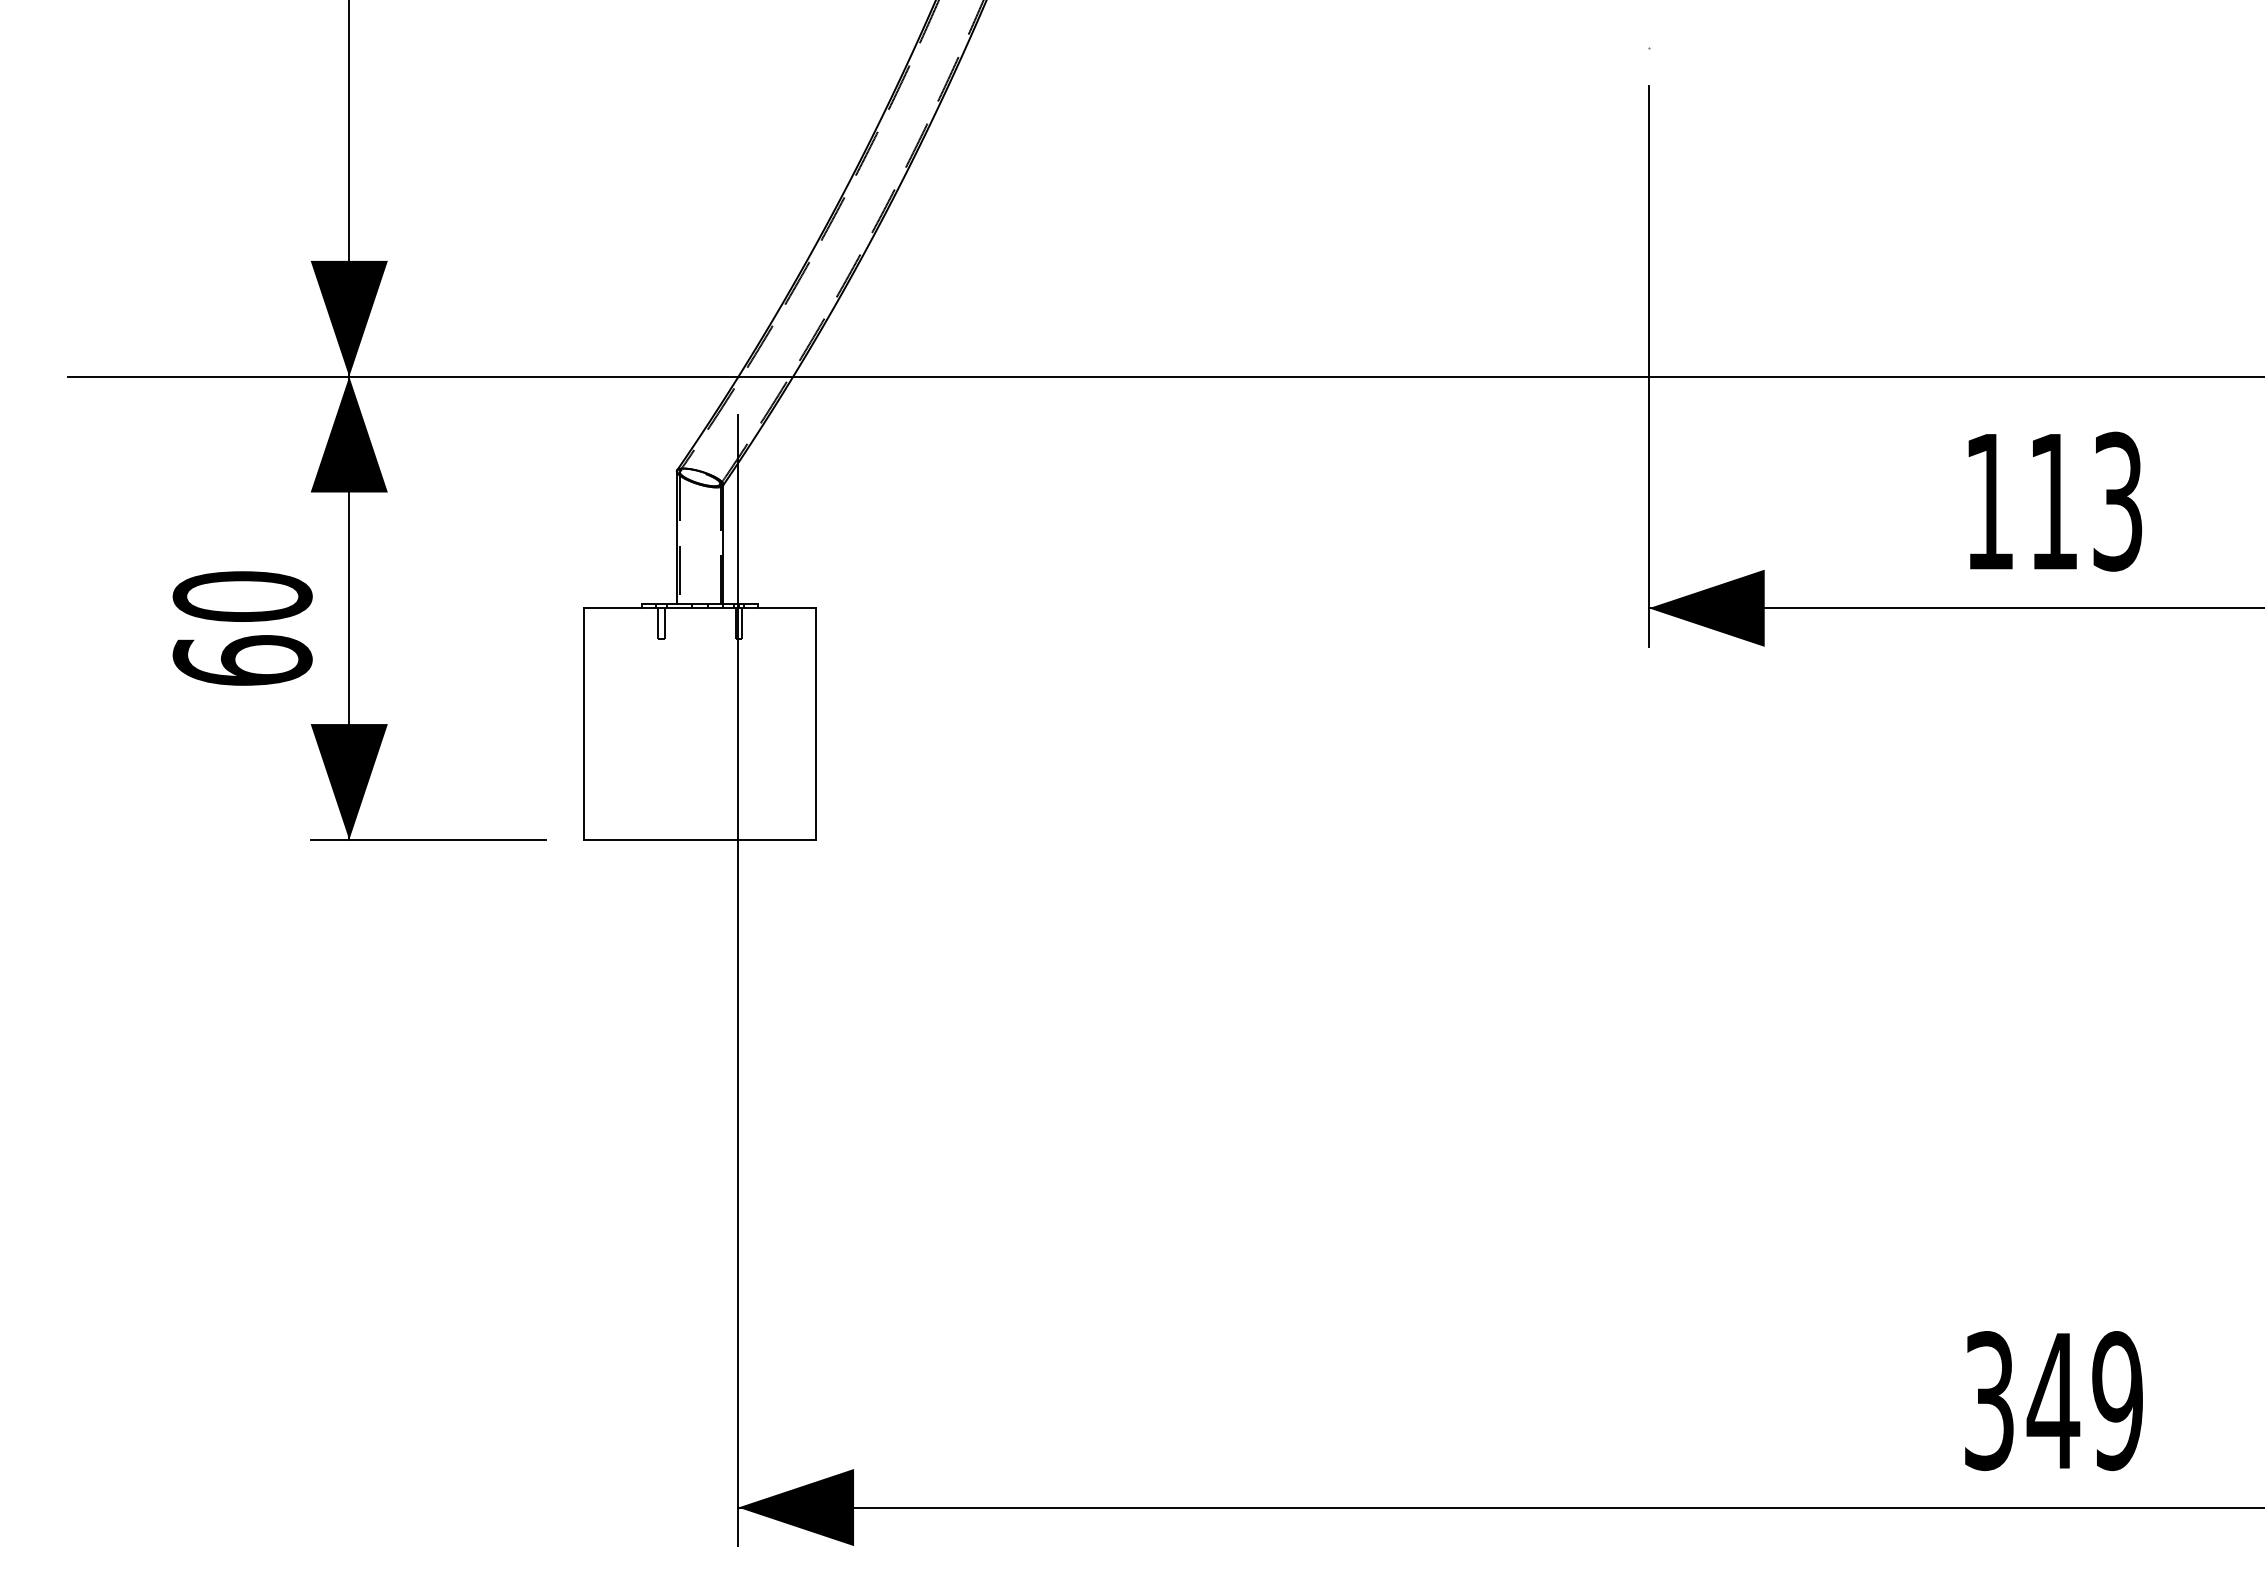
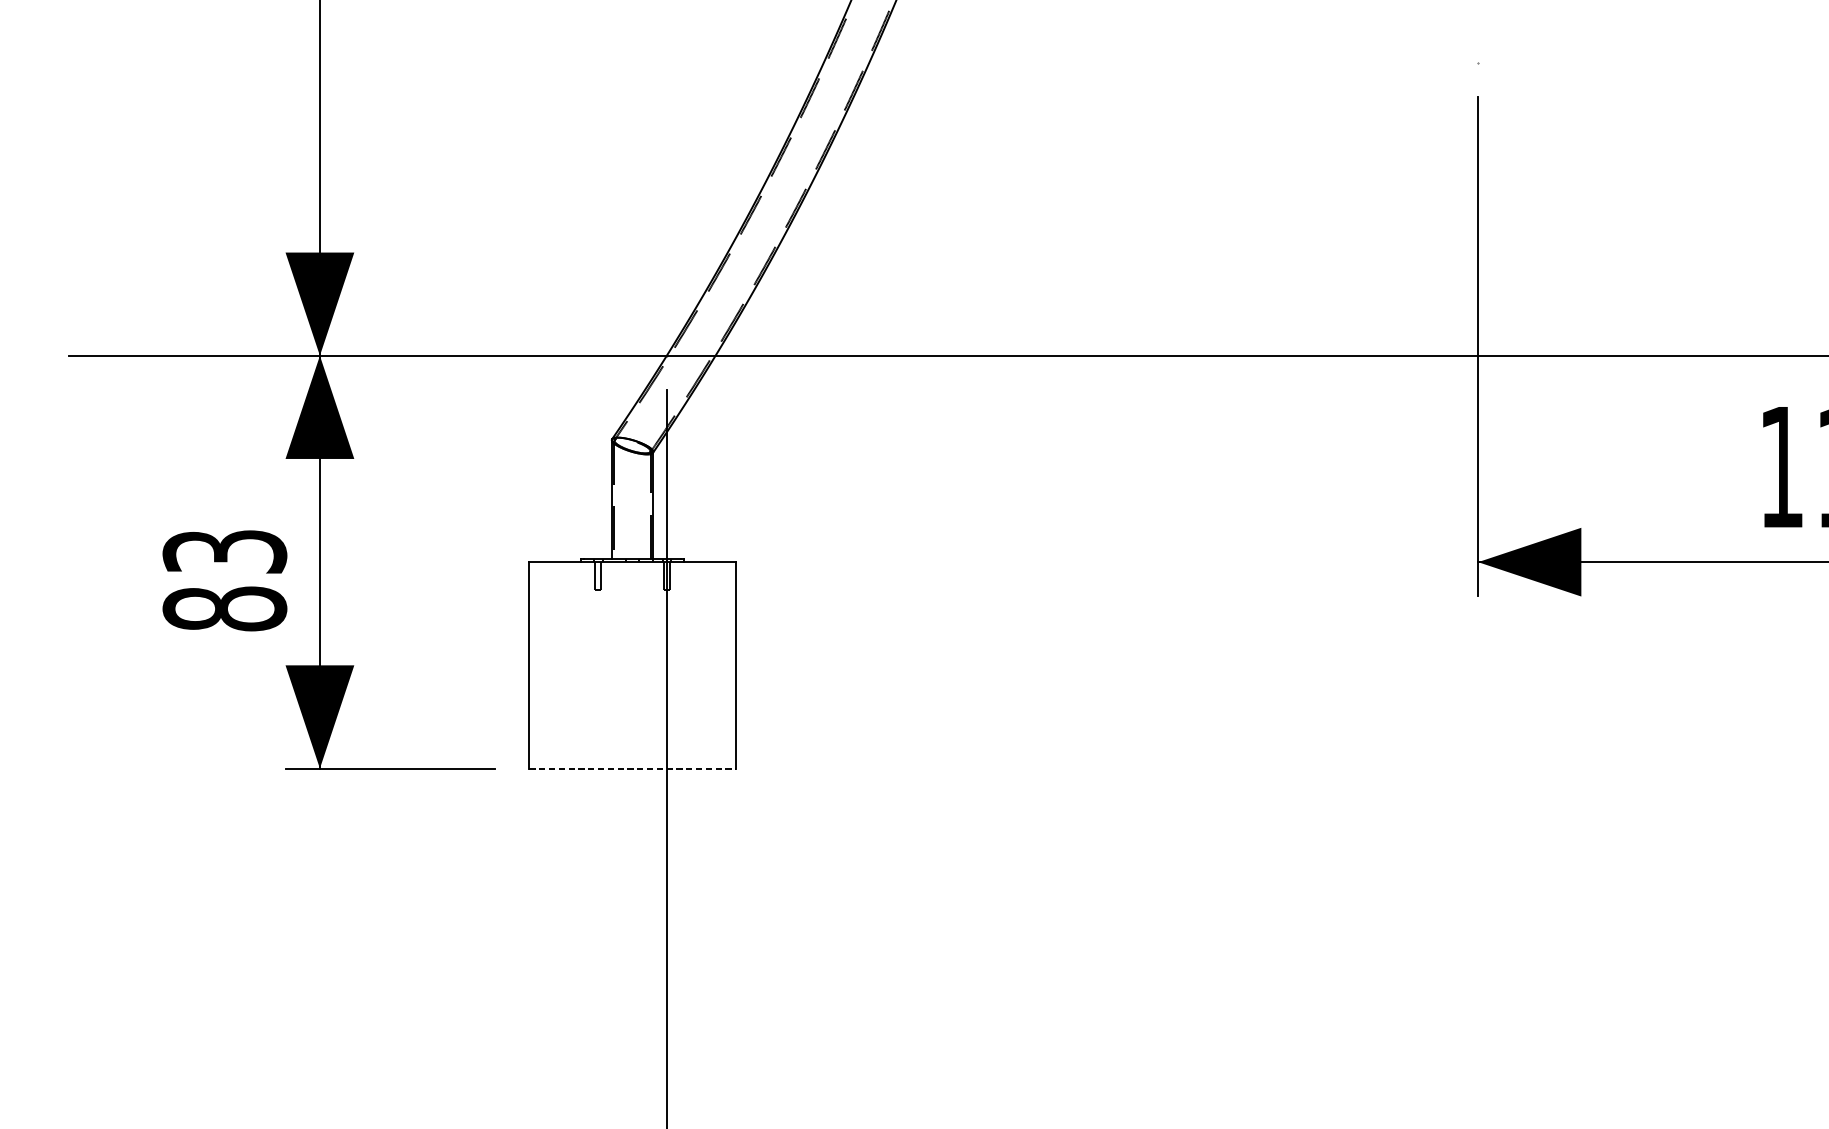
text: (242, 628) -> (224, 580), 60 -> 83
line: (700, 839) -> (632, 768), solid -> dashed

